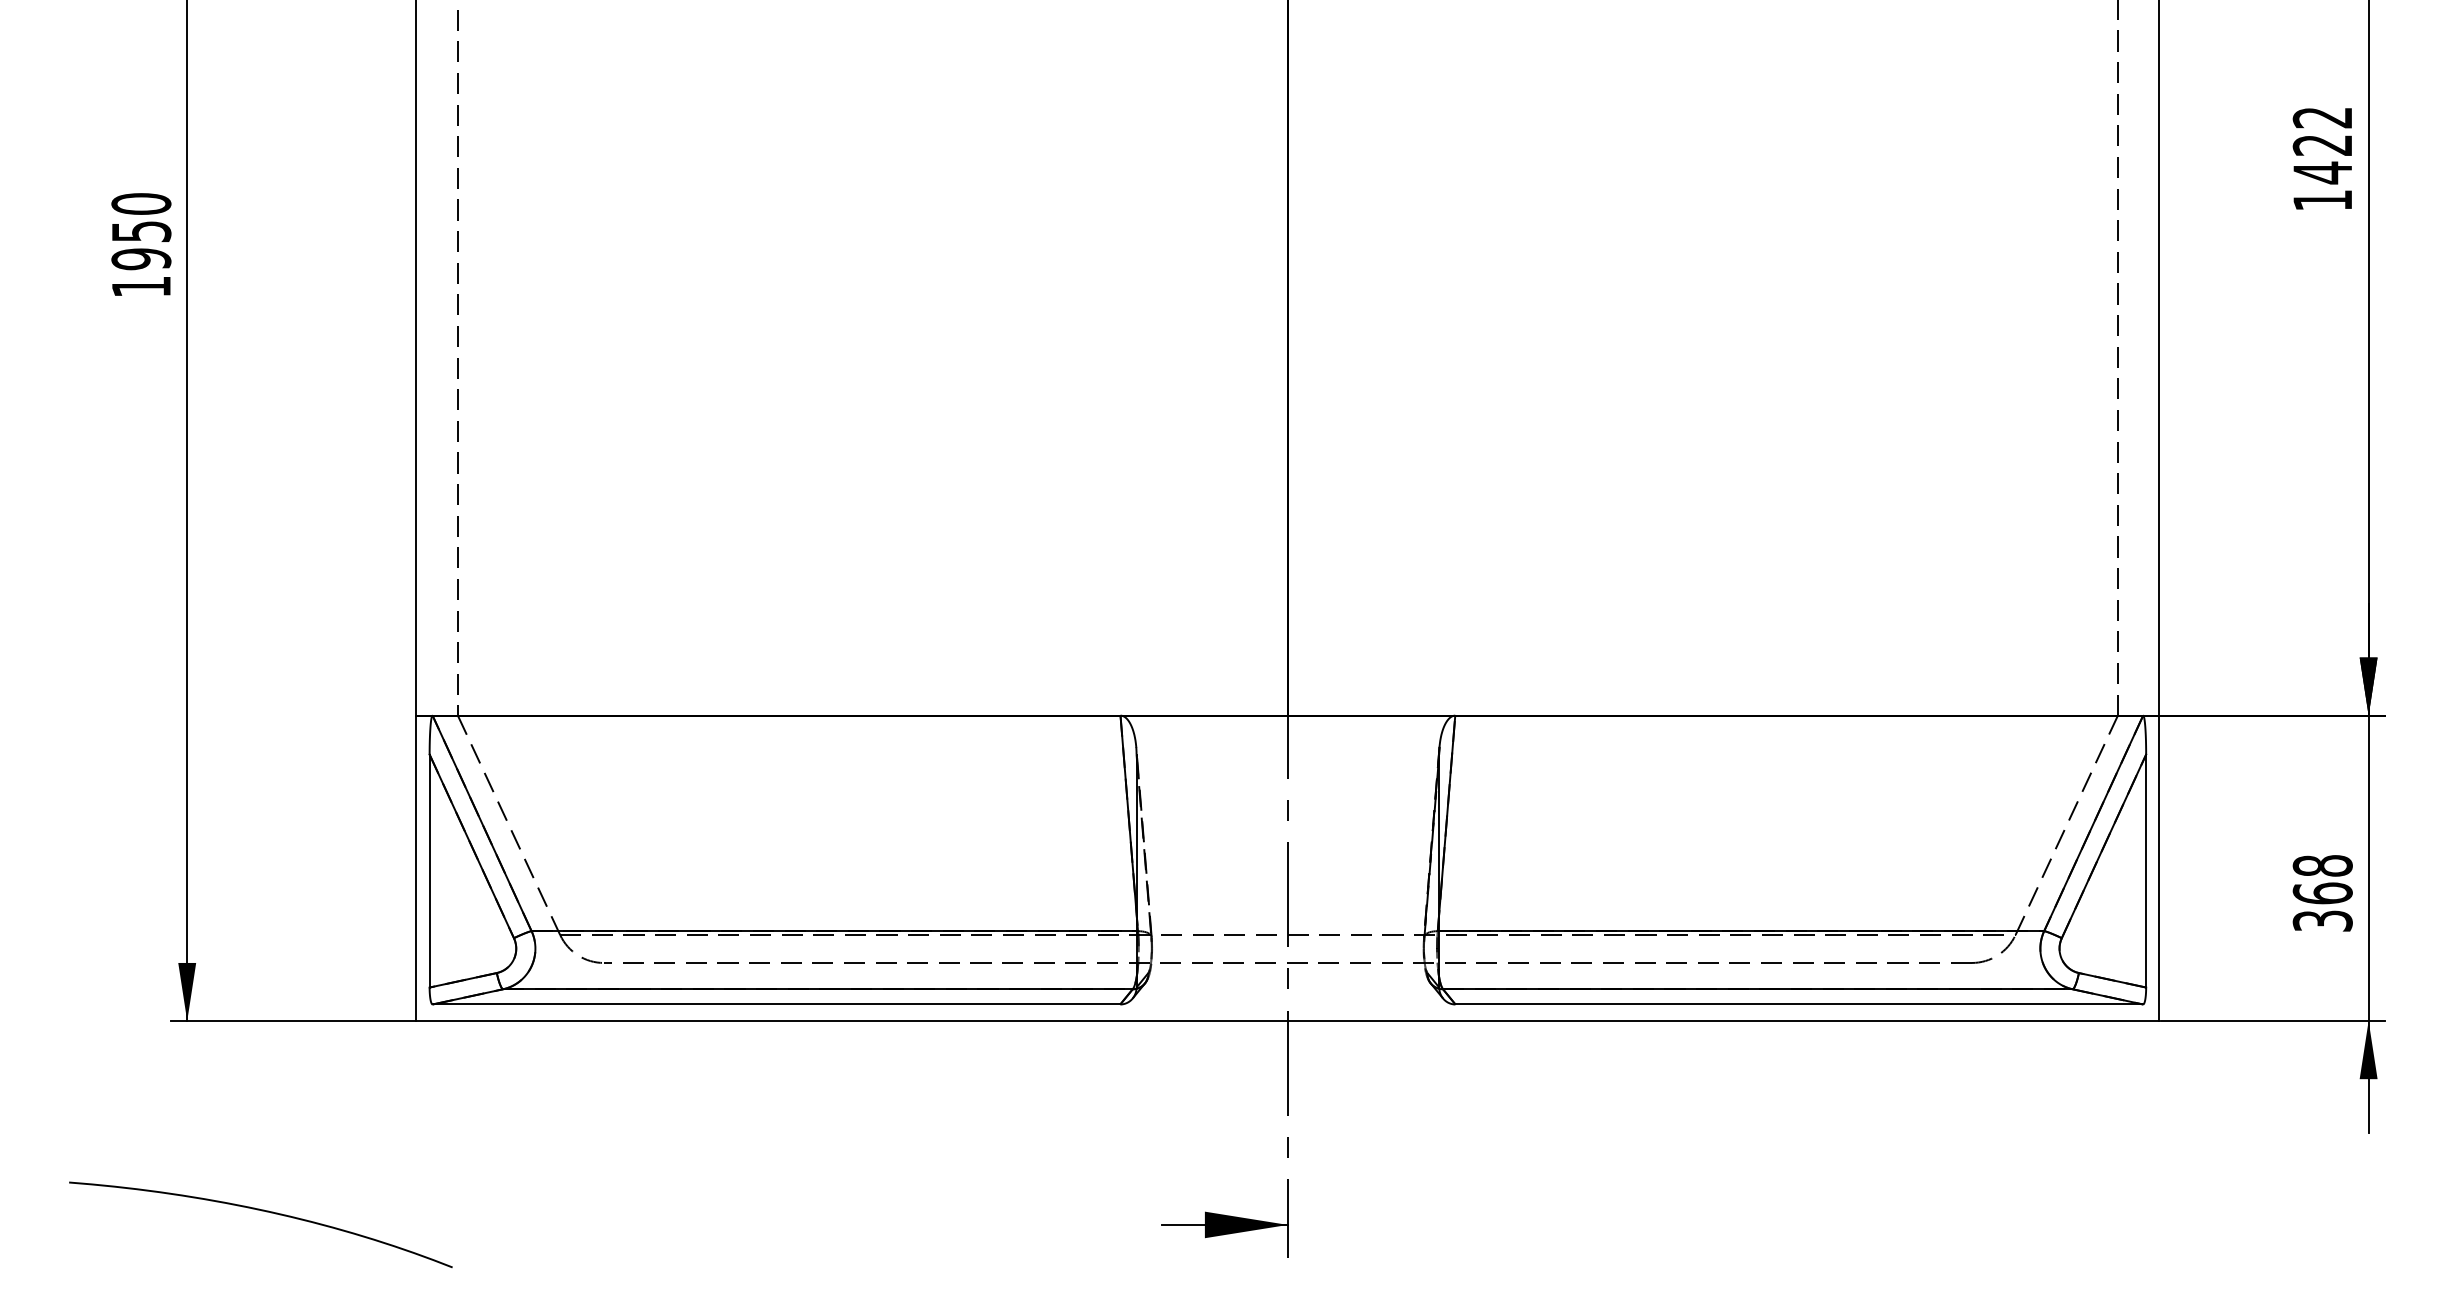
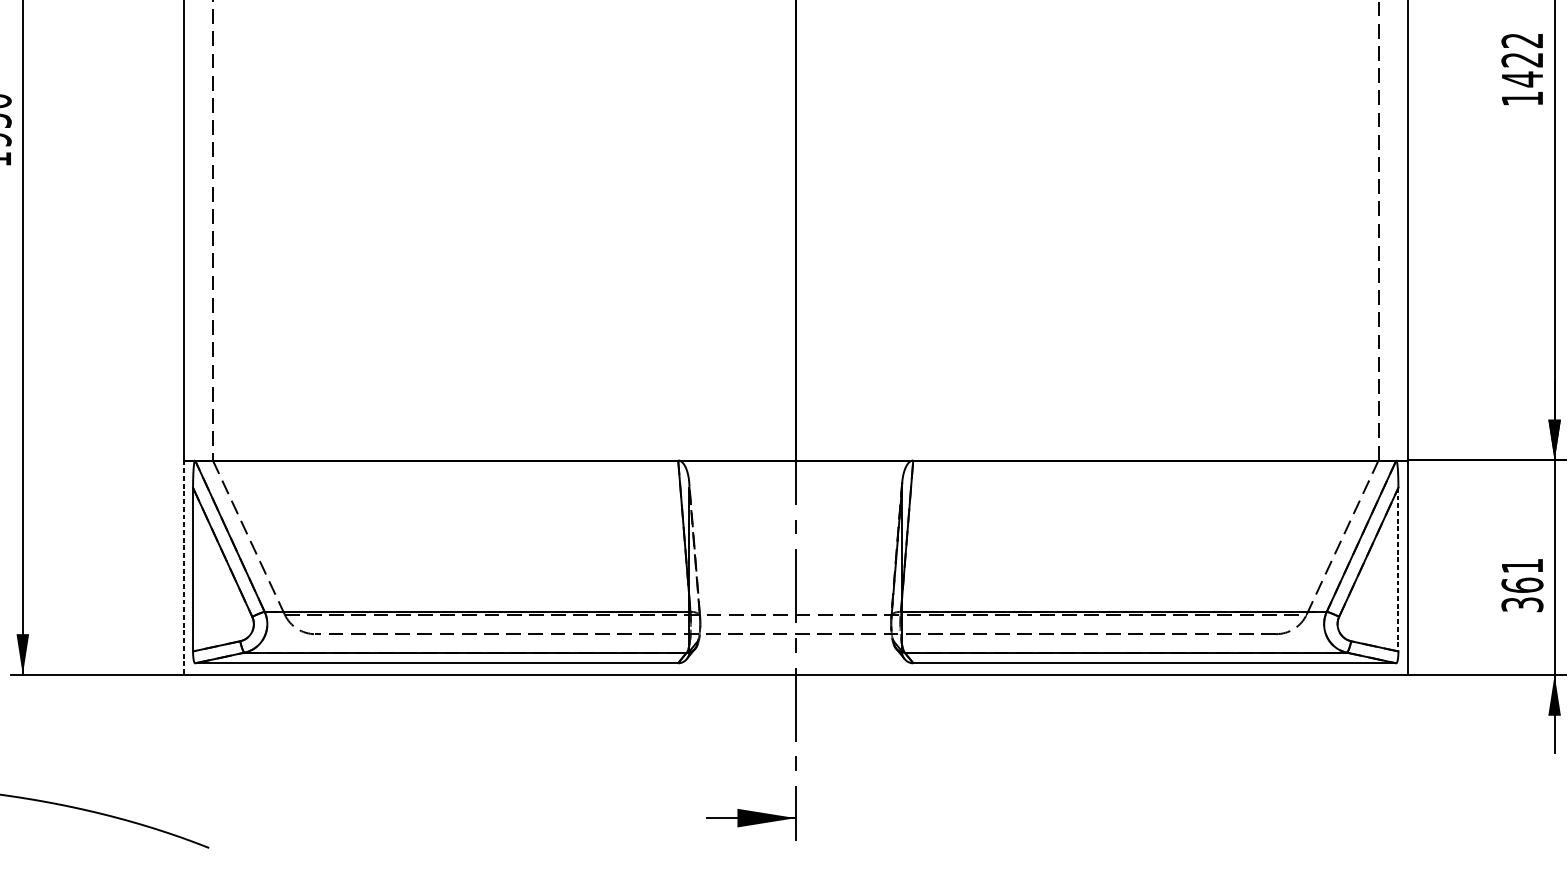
text: (2322, 865) -> (1522, 565), 368 -> 361
line: (416, 868) -> (183, 567), solid -> dashed
line: (2146, 871) -> (1398, 569), solid -> dashed

